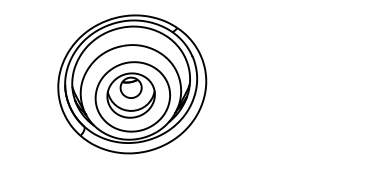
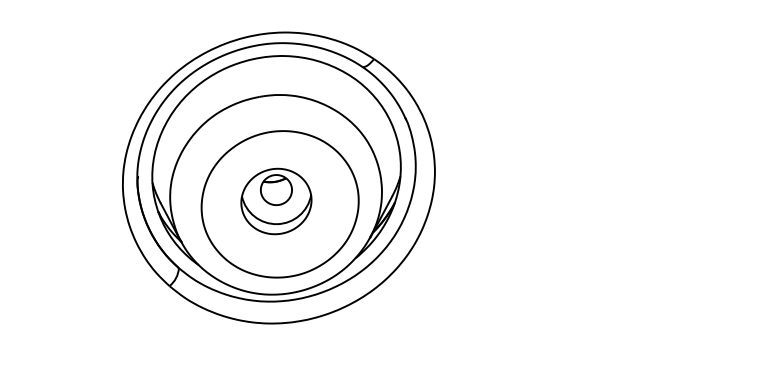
part: (130, 95) -> (275, 201), size x0.7

